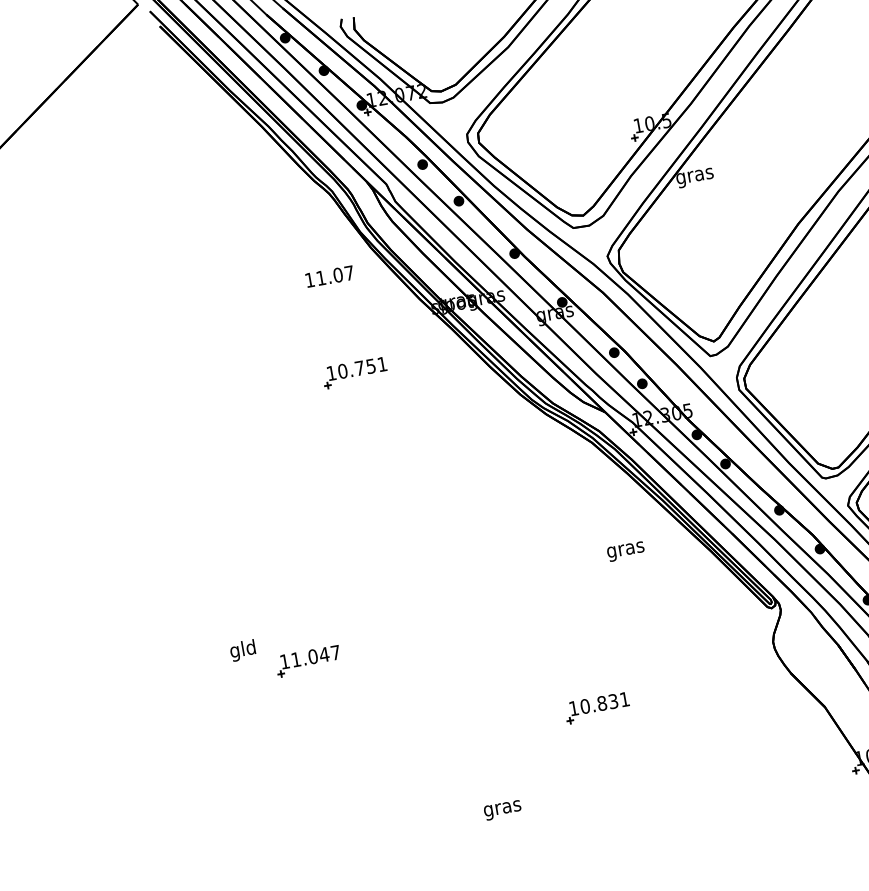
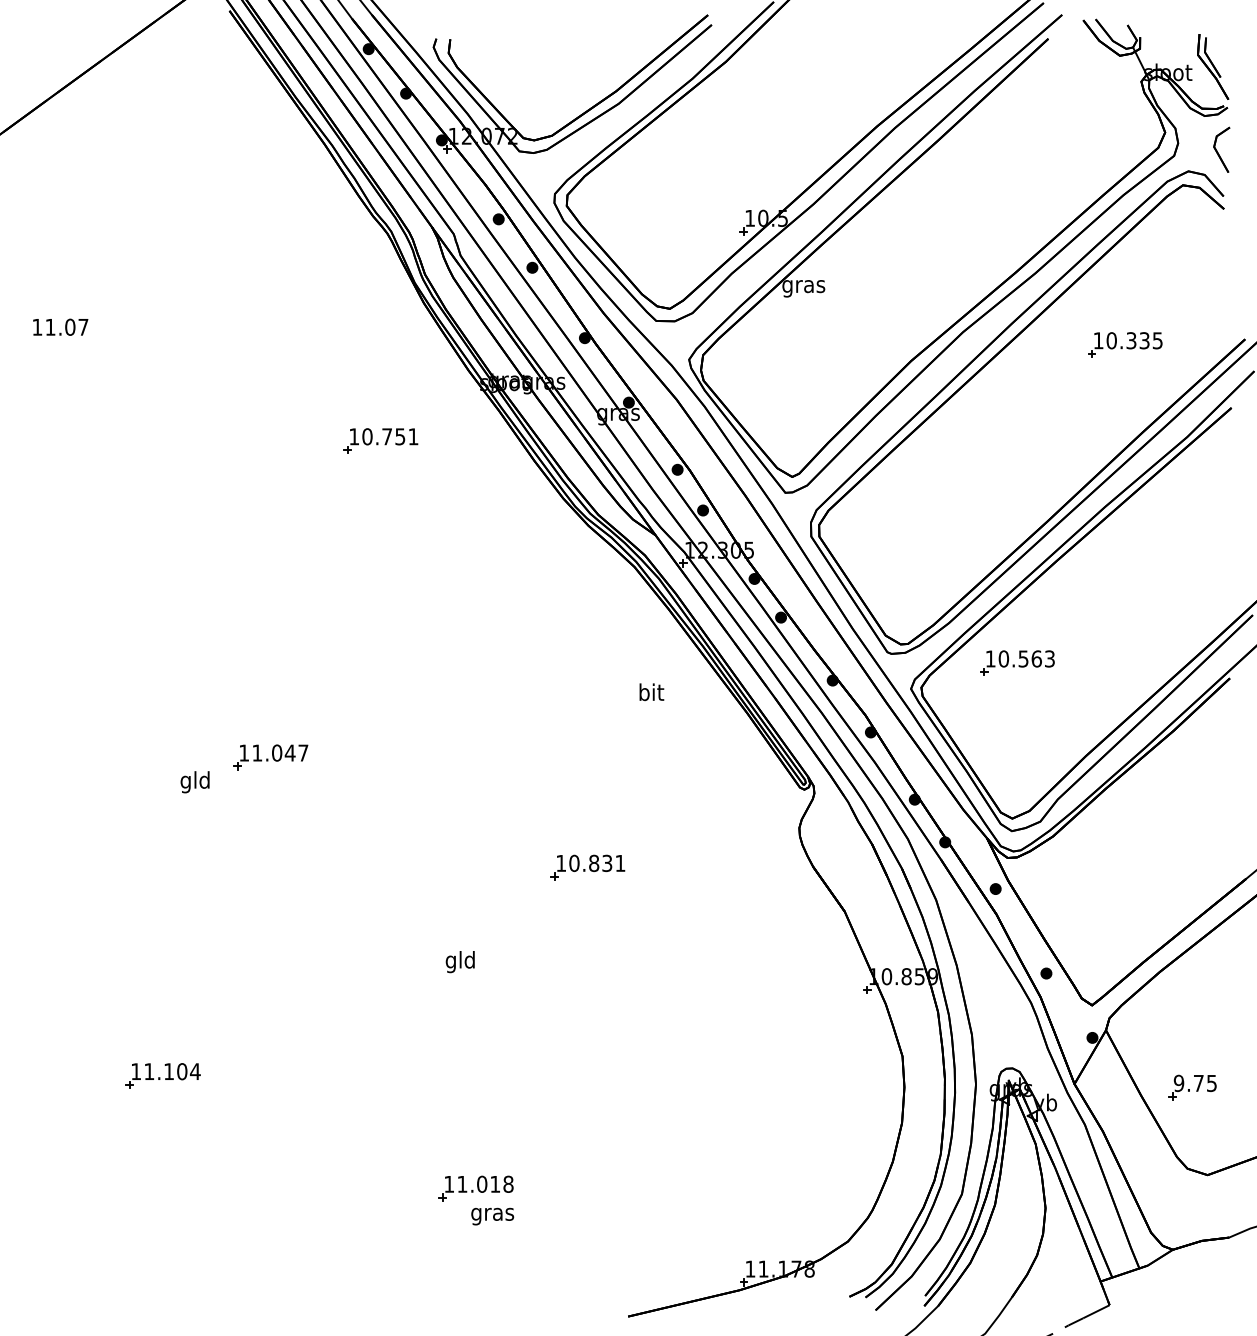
text: (329, 275) -> (60, 326), moved
text: (625, 549) -> (650, 694), gras -> bit
text: (242, 650) -> (194, 782), moved
text: (502, 808) -> (460, 962), gras -> gld

